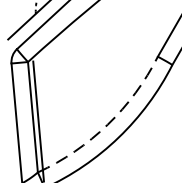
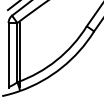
arc: (107, 125) -> (56, 60), dashed -> solid

